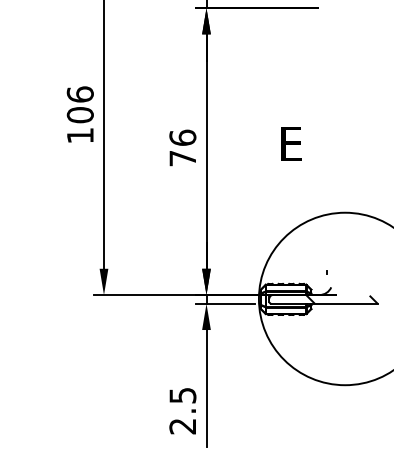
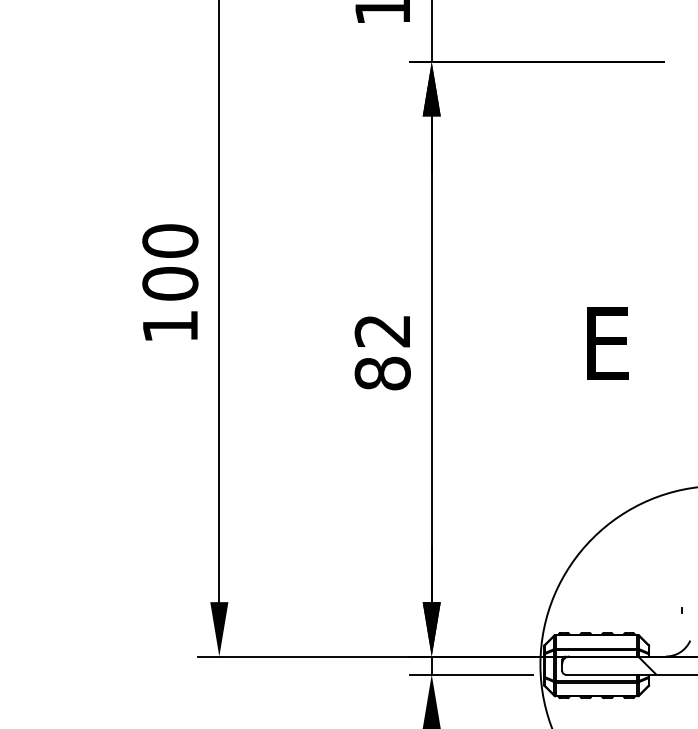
text: (79, 94) -> (168, 240), 106 -> 100
text: (182, 147) -> (382, 350), 76 -> 82

